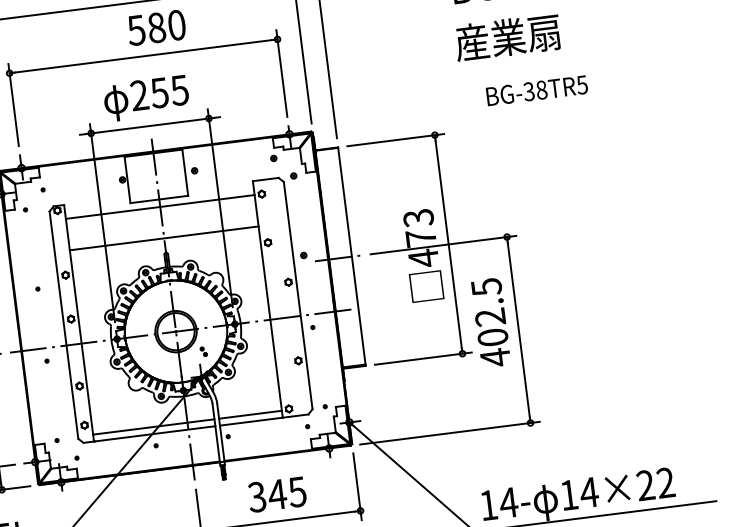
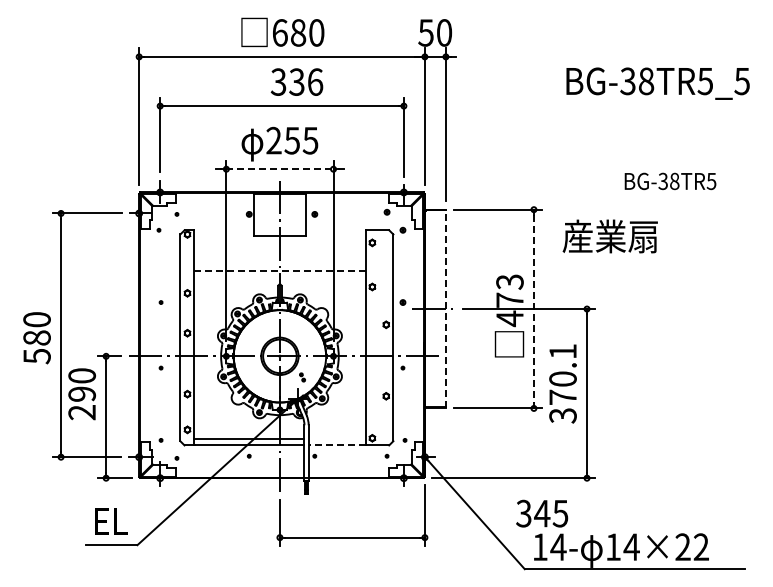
text: (157, 27) -> (297, 81), 580 -> 336
text: (506, 37) -> (609, 236), moved
text: (537, 90) -> (670, 181), moved
line: (149, 126) -> (279, 169), solid -> dashed
line: (159, 206) -> (279, 242), removed
line: (163, 238) -> (279, 271), solid -> dashed
line: (448, 244) -> (533, 309), solid -> dashed
line: (351, 256) -> (445, 308), solid -> dashed
text: (490, 323) -> (562, 384), 402.5 -> 370.1
line: (249, 415) -> (336, 439), removed
line: (251, 421) -> (337, 445), solid -> dashed
text: (277, 494) -> (542, 513), moved

